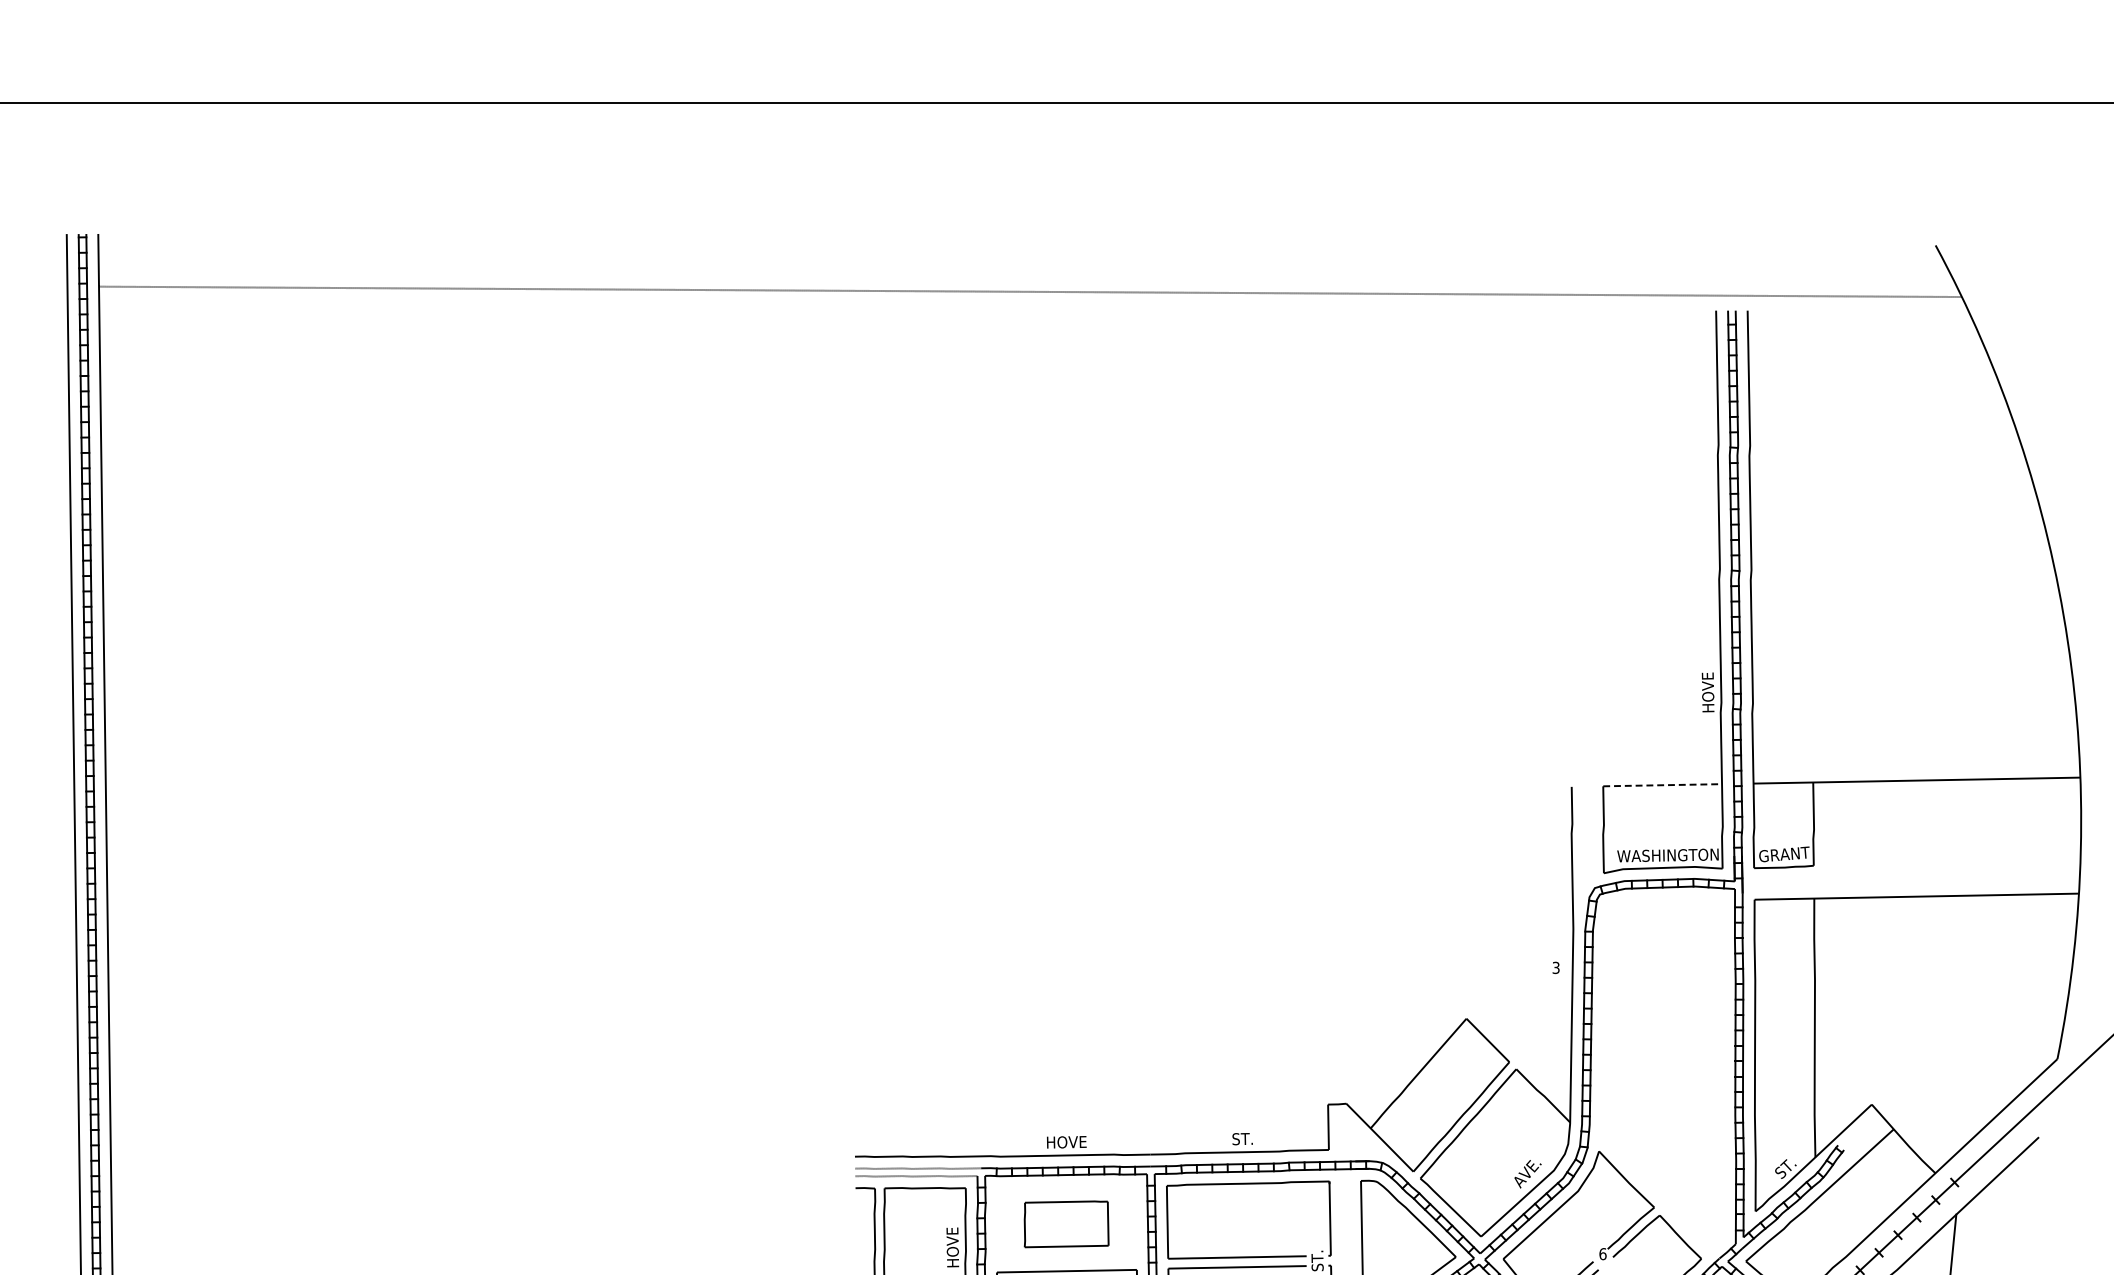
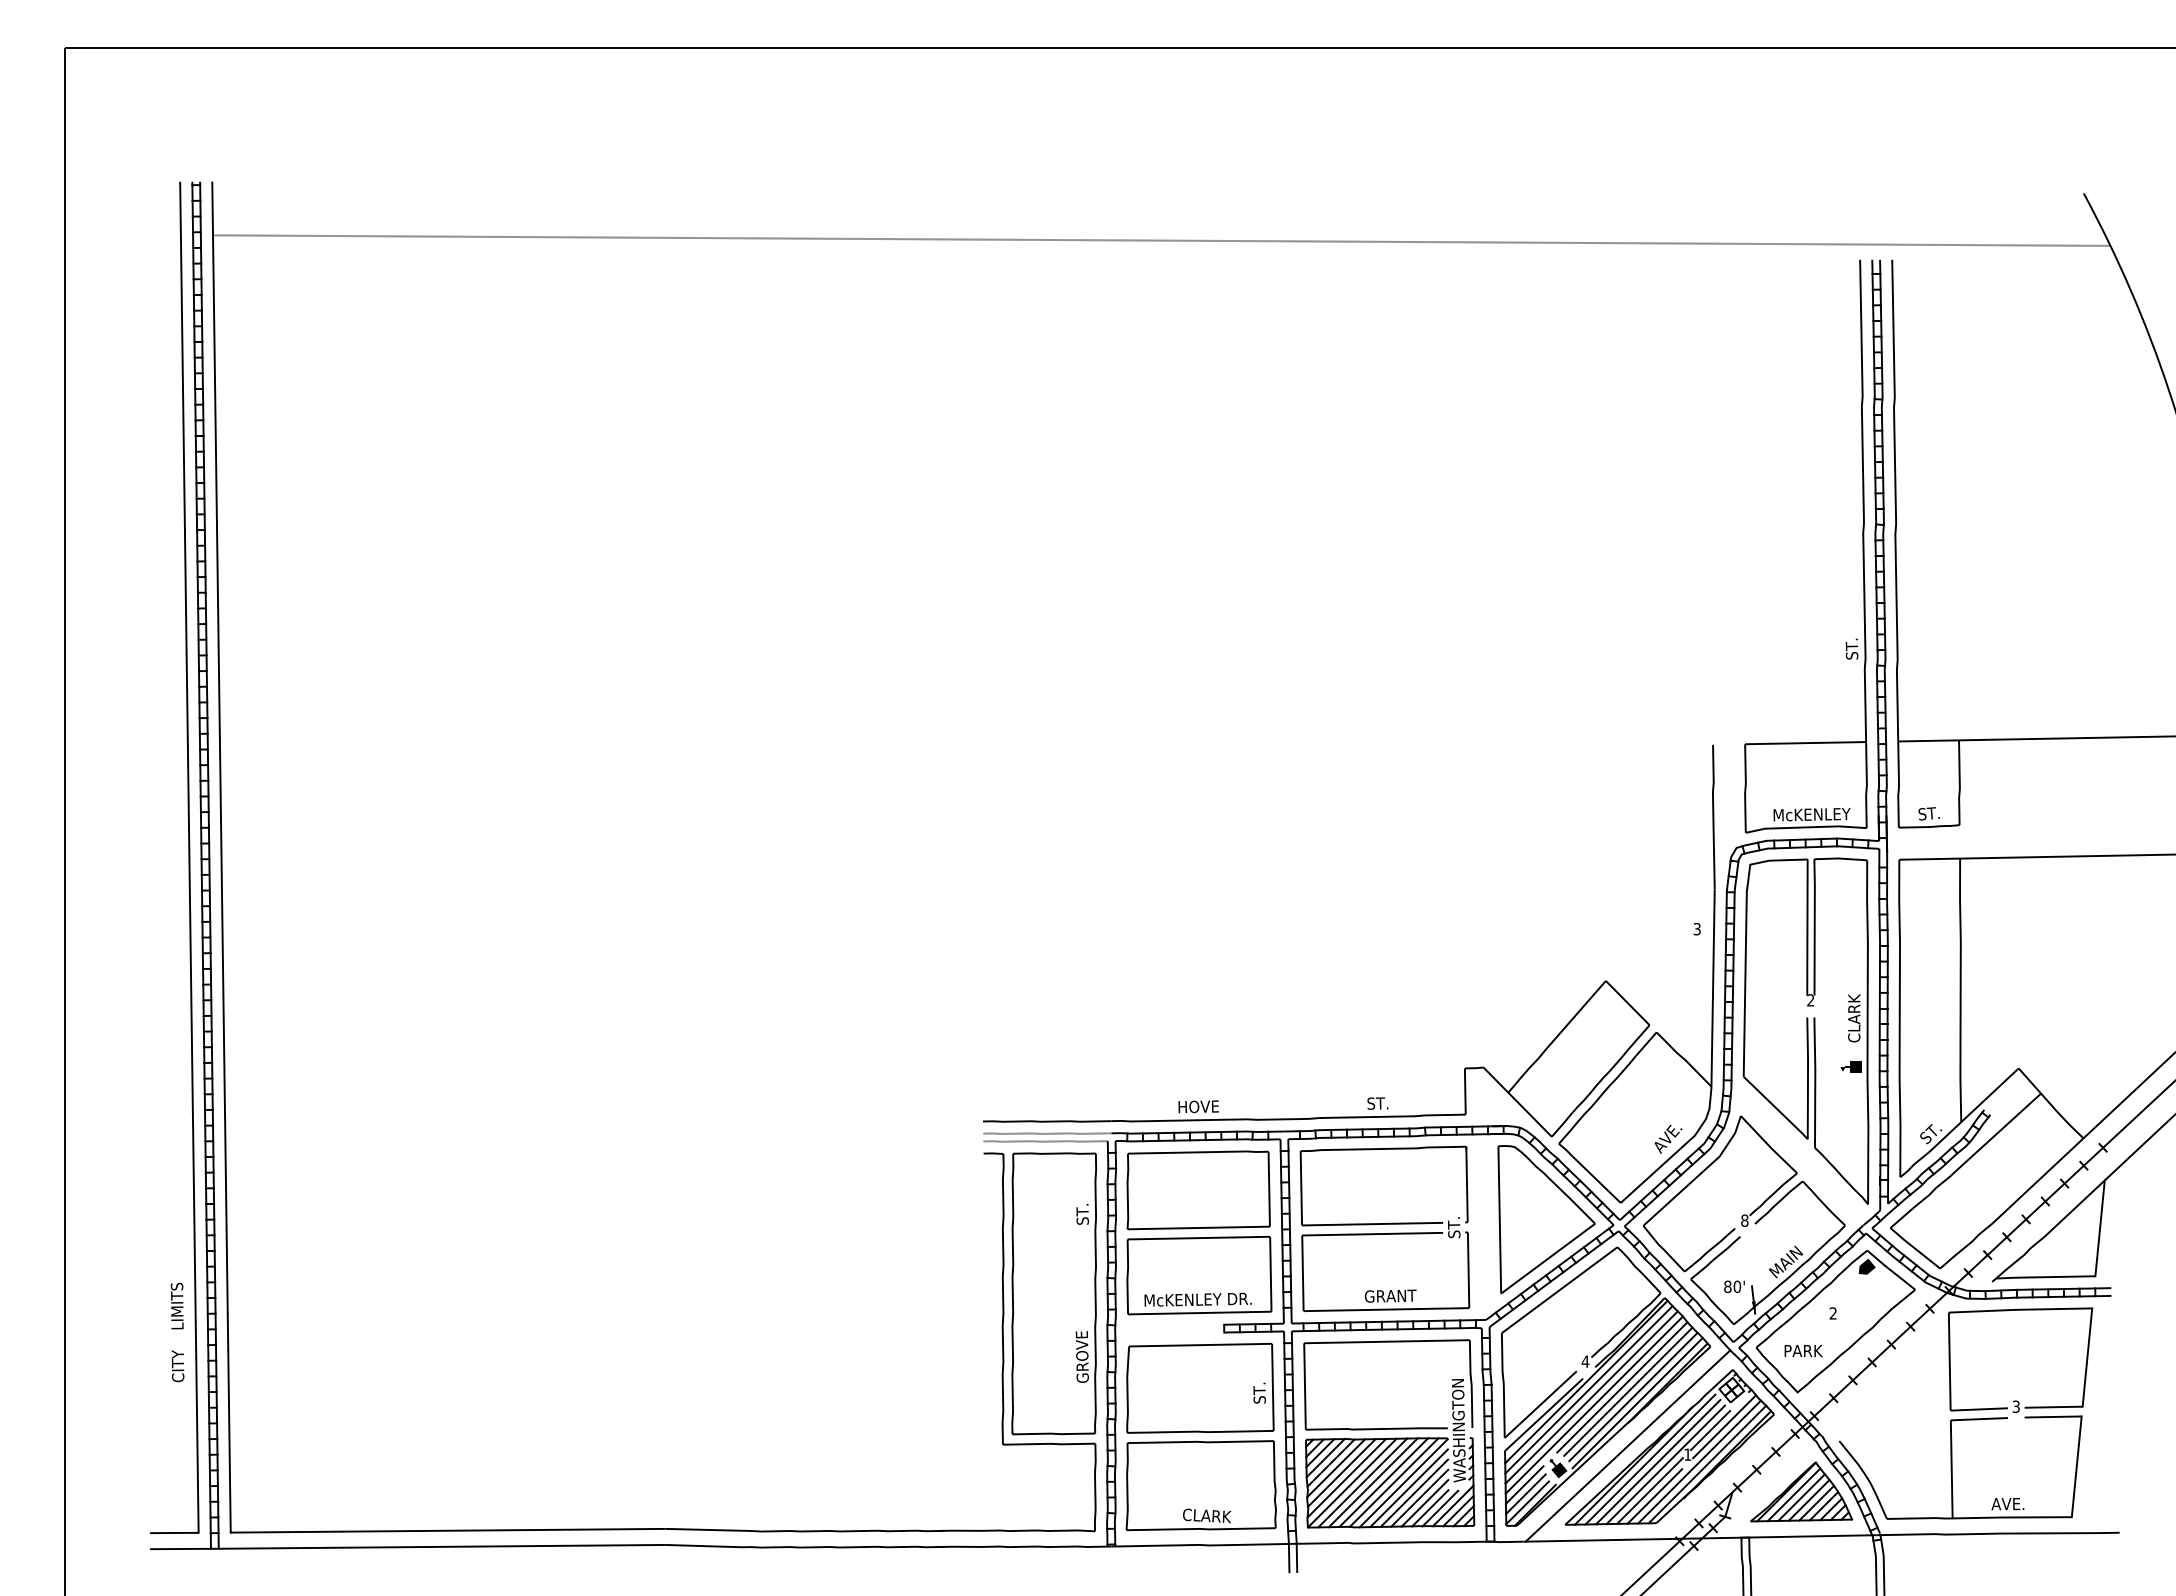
text: (1707, 692) -> (1851, 648), HOVE -> ST.
line: (1663, 785) -> (1806, 743), dashed -> solid
text: (1784, 854) -> (1929, 813), GRANT -> ST.
text: (1667, 855) -> (1810, 814), WASHINGTON -> McKENLEY
part: (1662, 1067) -> (1805, 1030), added
part: (1066, 1224) -> (1198, 1190), size x1.67
text: (952, 1247) -> (1082, 1213), HOVE -> ST.
text: (1602, 1253) -> (1744, 1220), 6 -> 8

